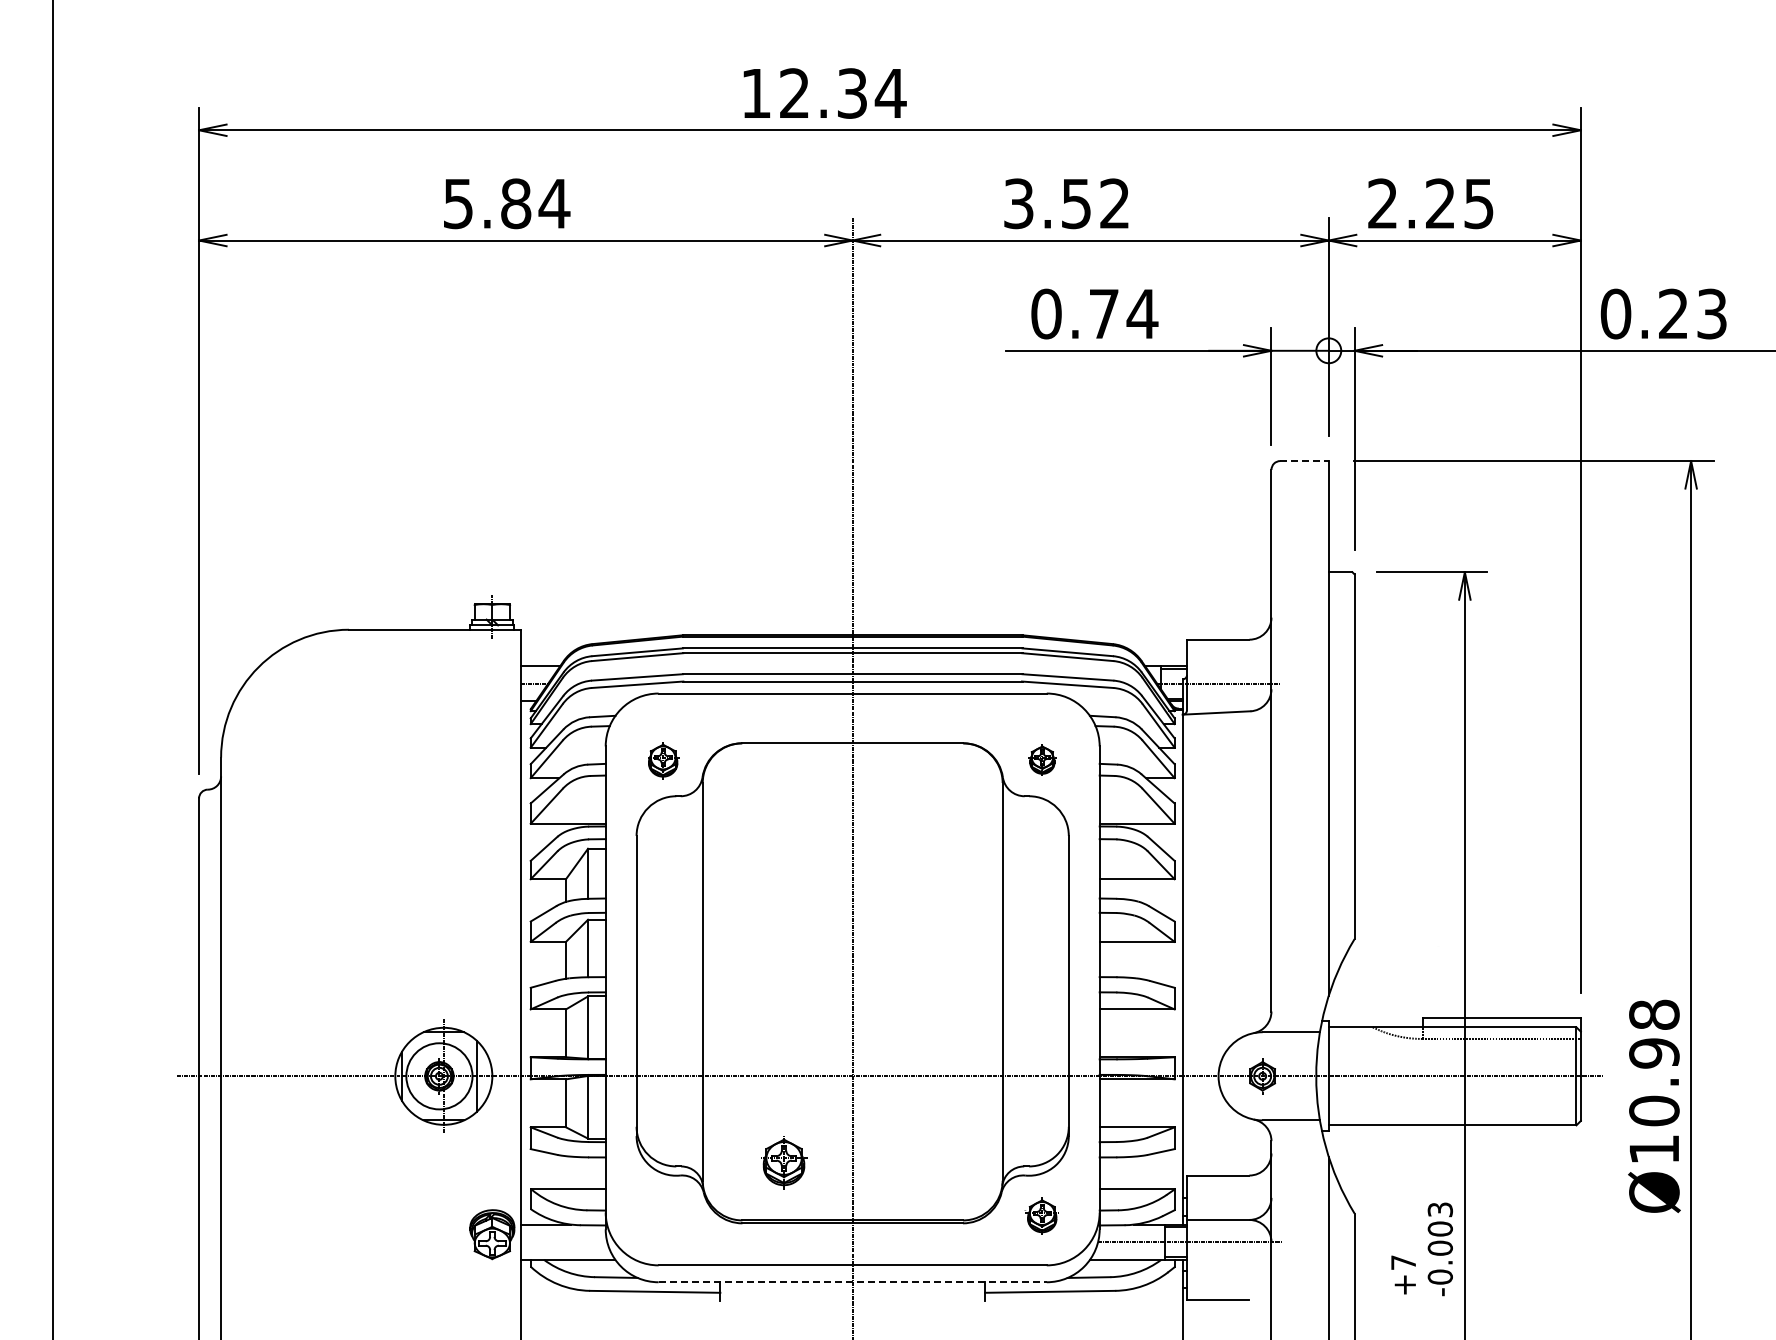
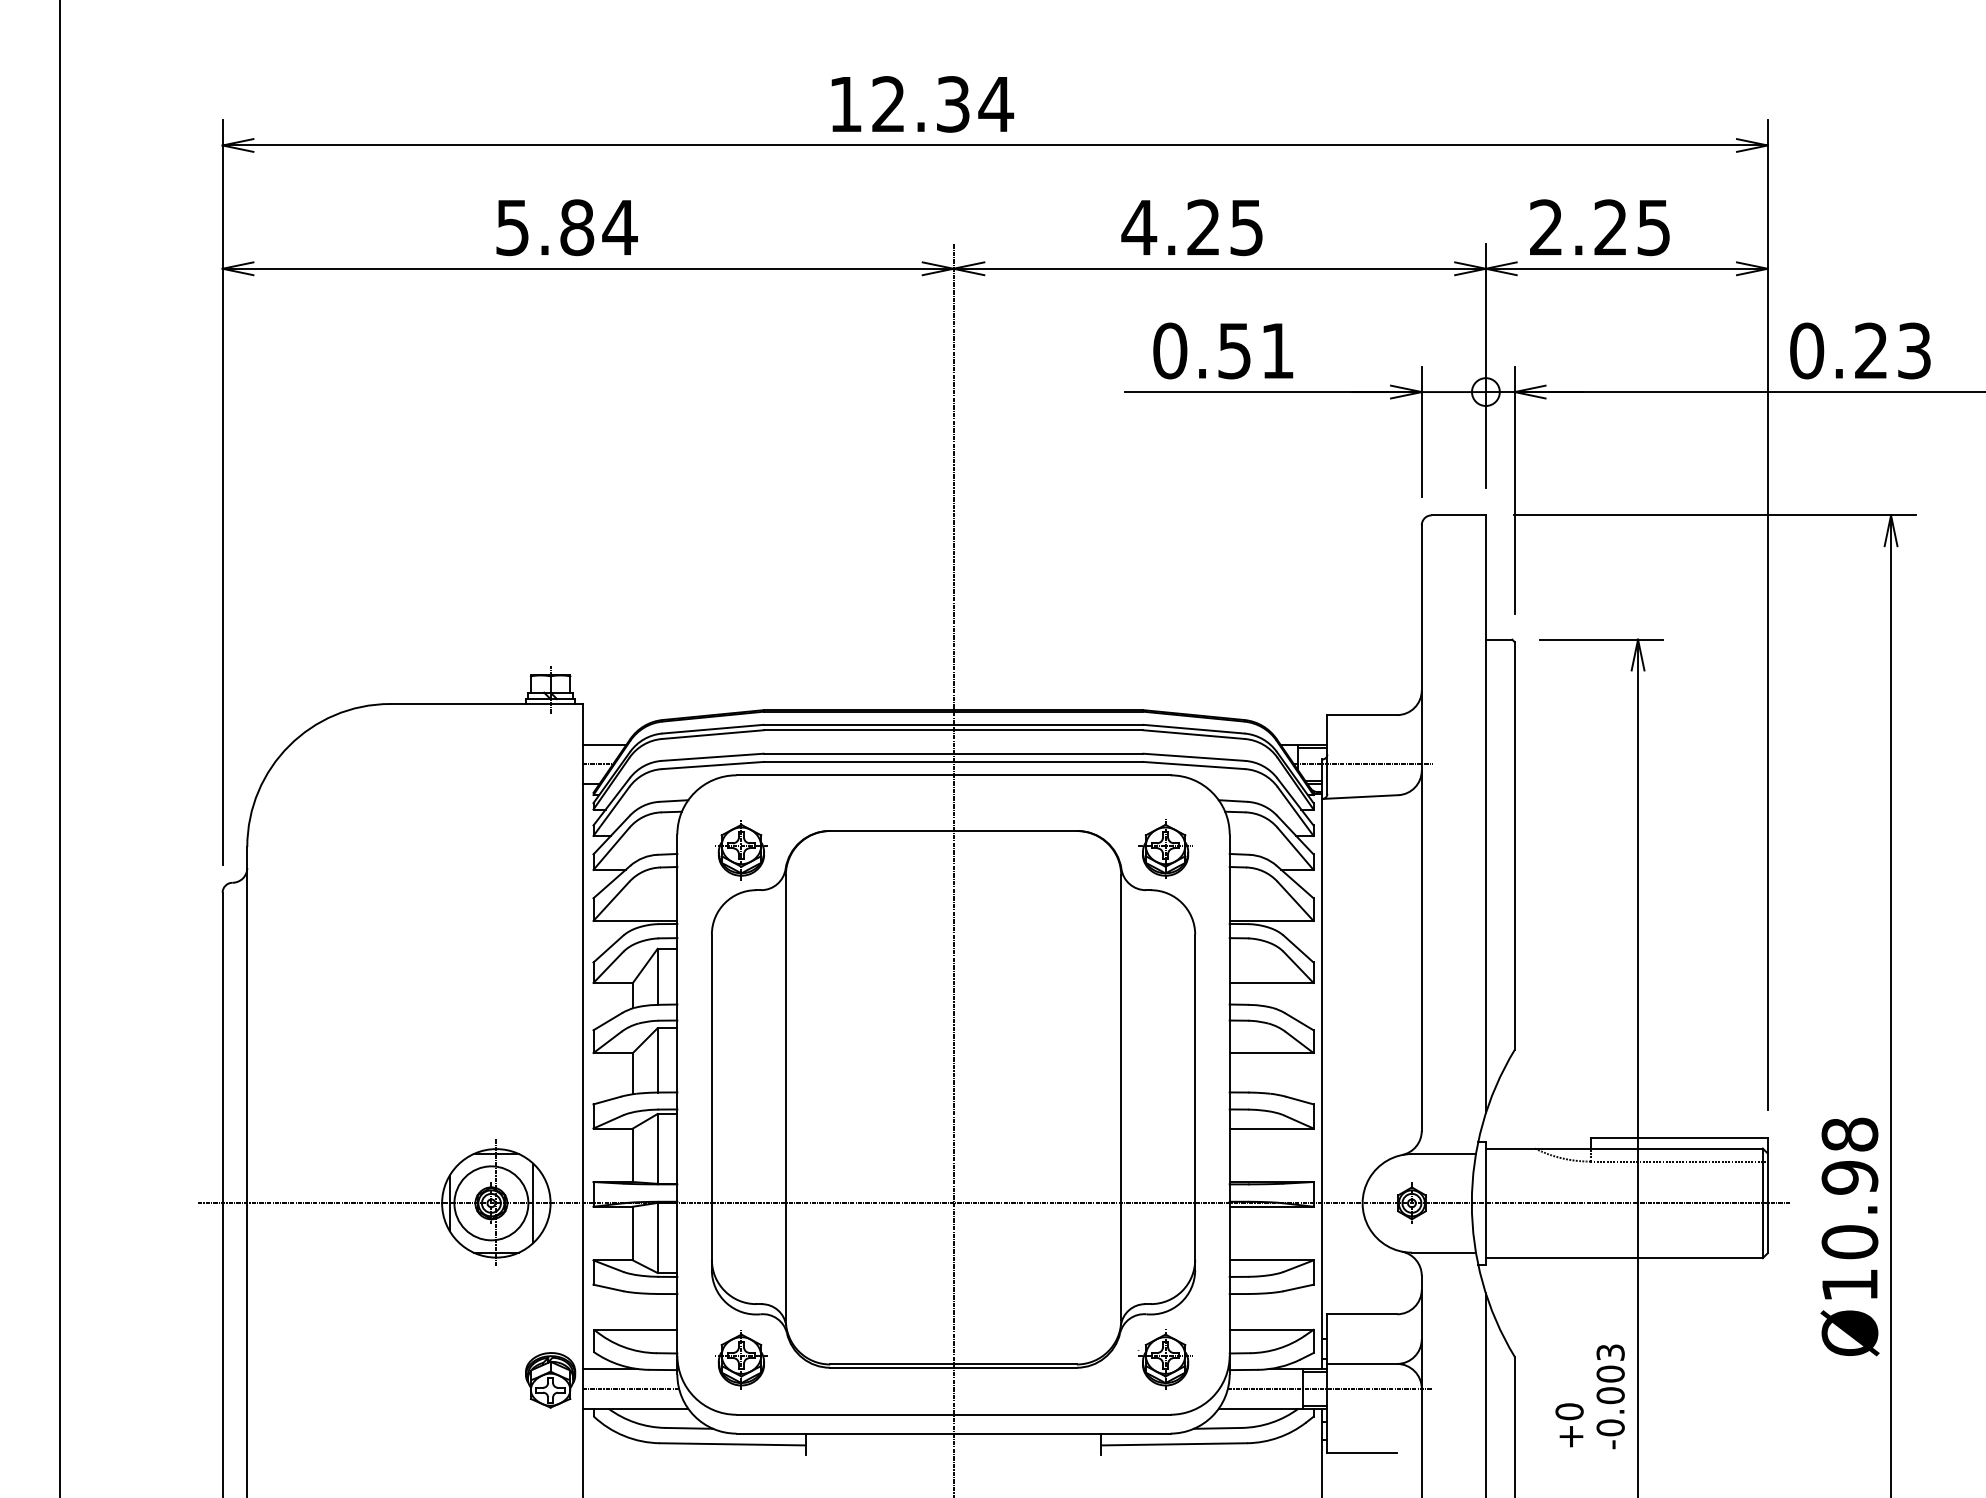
text: (1065, 203) -> (1191, 227), 3.52 -> 4.25
text: (1123, 314) -> (1256, 351), 0.74 -> 0.51
line: (1305, 461) -> (1459, 515), dashed -> solid
part: (1042, 759) -> (1165, 849), size x1.67
part: (663, 760) -> (741, 850), size x1.43
part: (784, 1162) -> (741, 1360), moved
part: (1041, 1215) -> (1164, 1358), size x1.43
line: (564, 1242) -> (631, 1389), added
text: (1403, 1262) -> (1569, 1411), +7 -> +0
line: (853, 1282) -> (954, 1433), dashed -> solid

